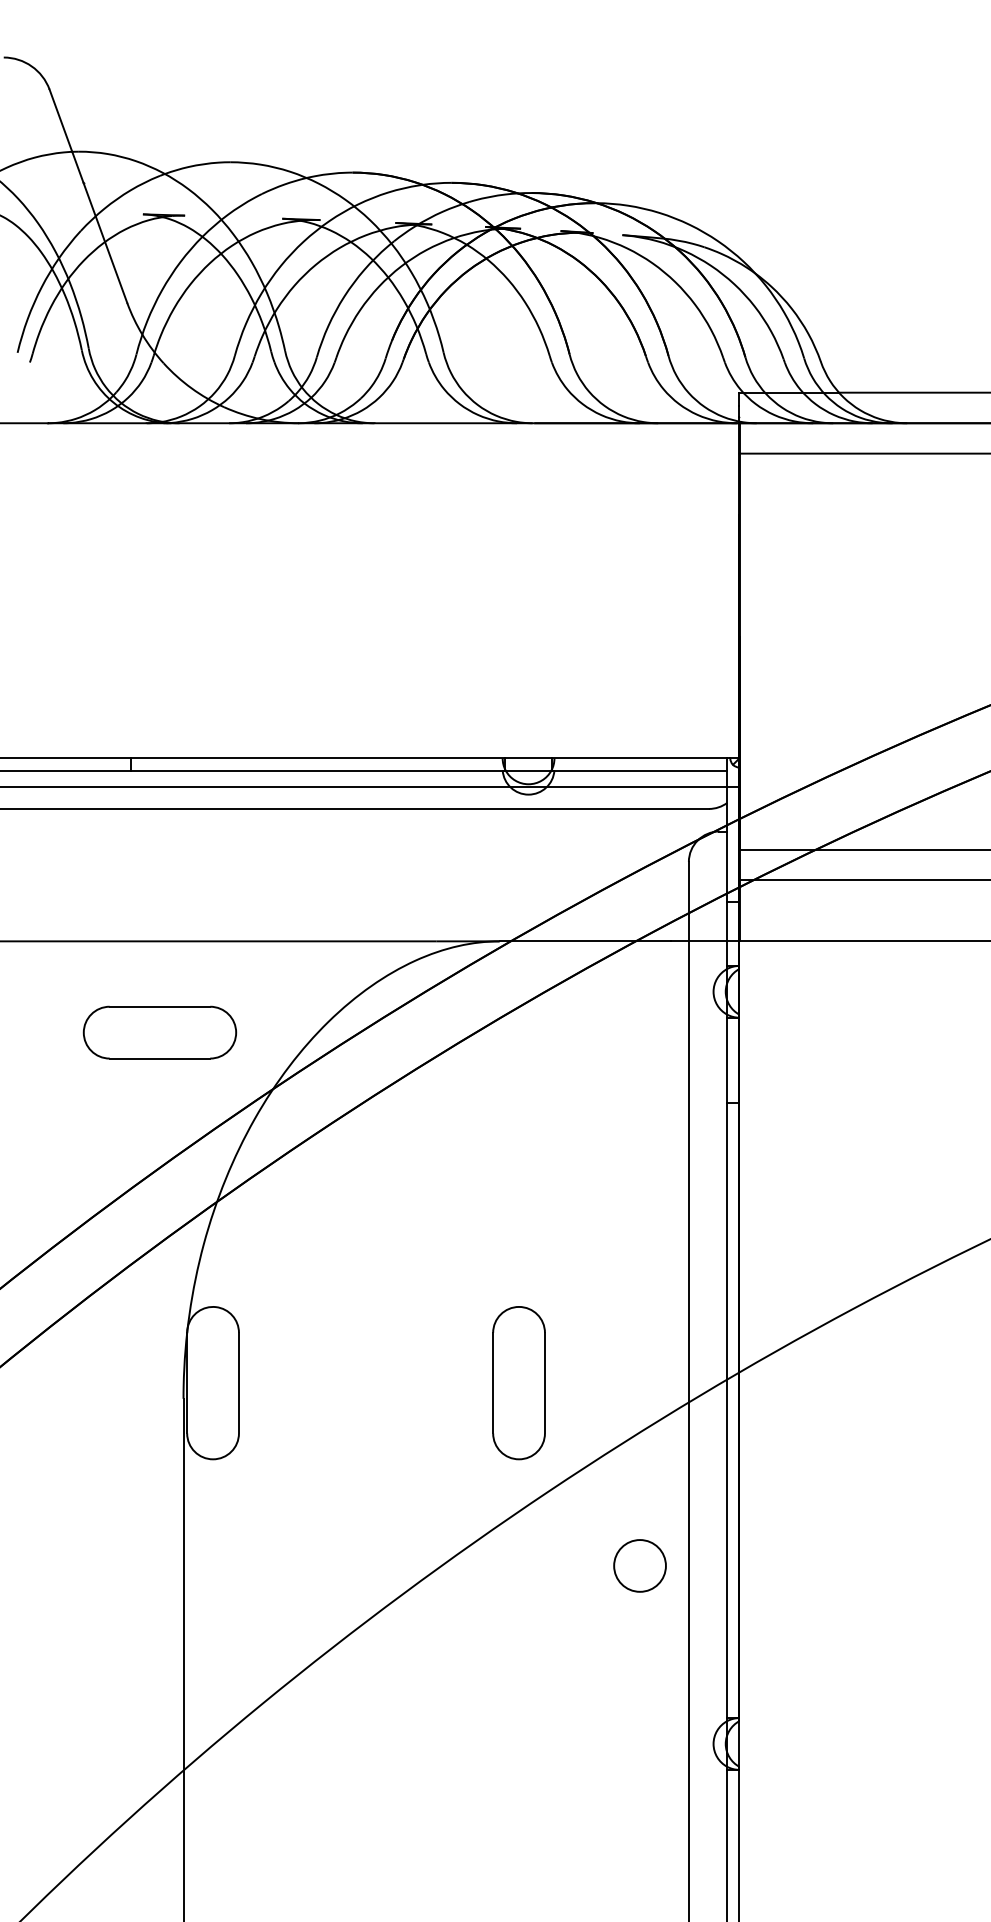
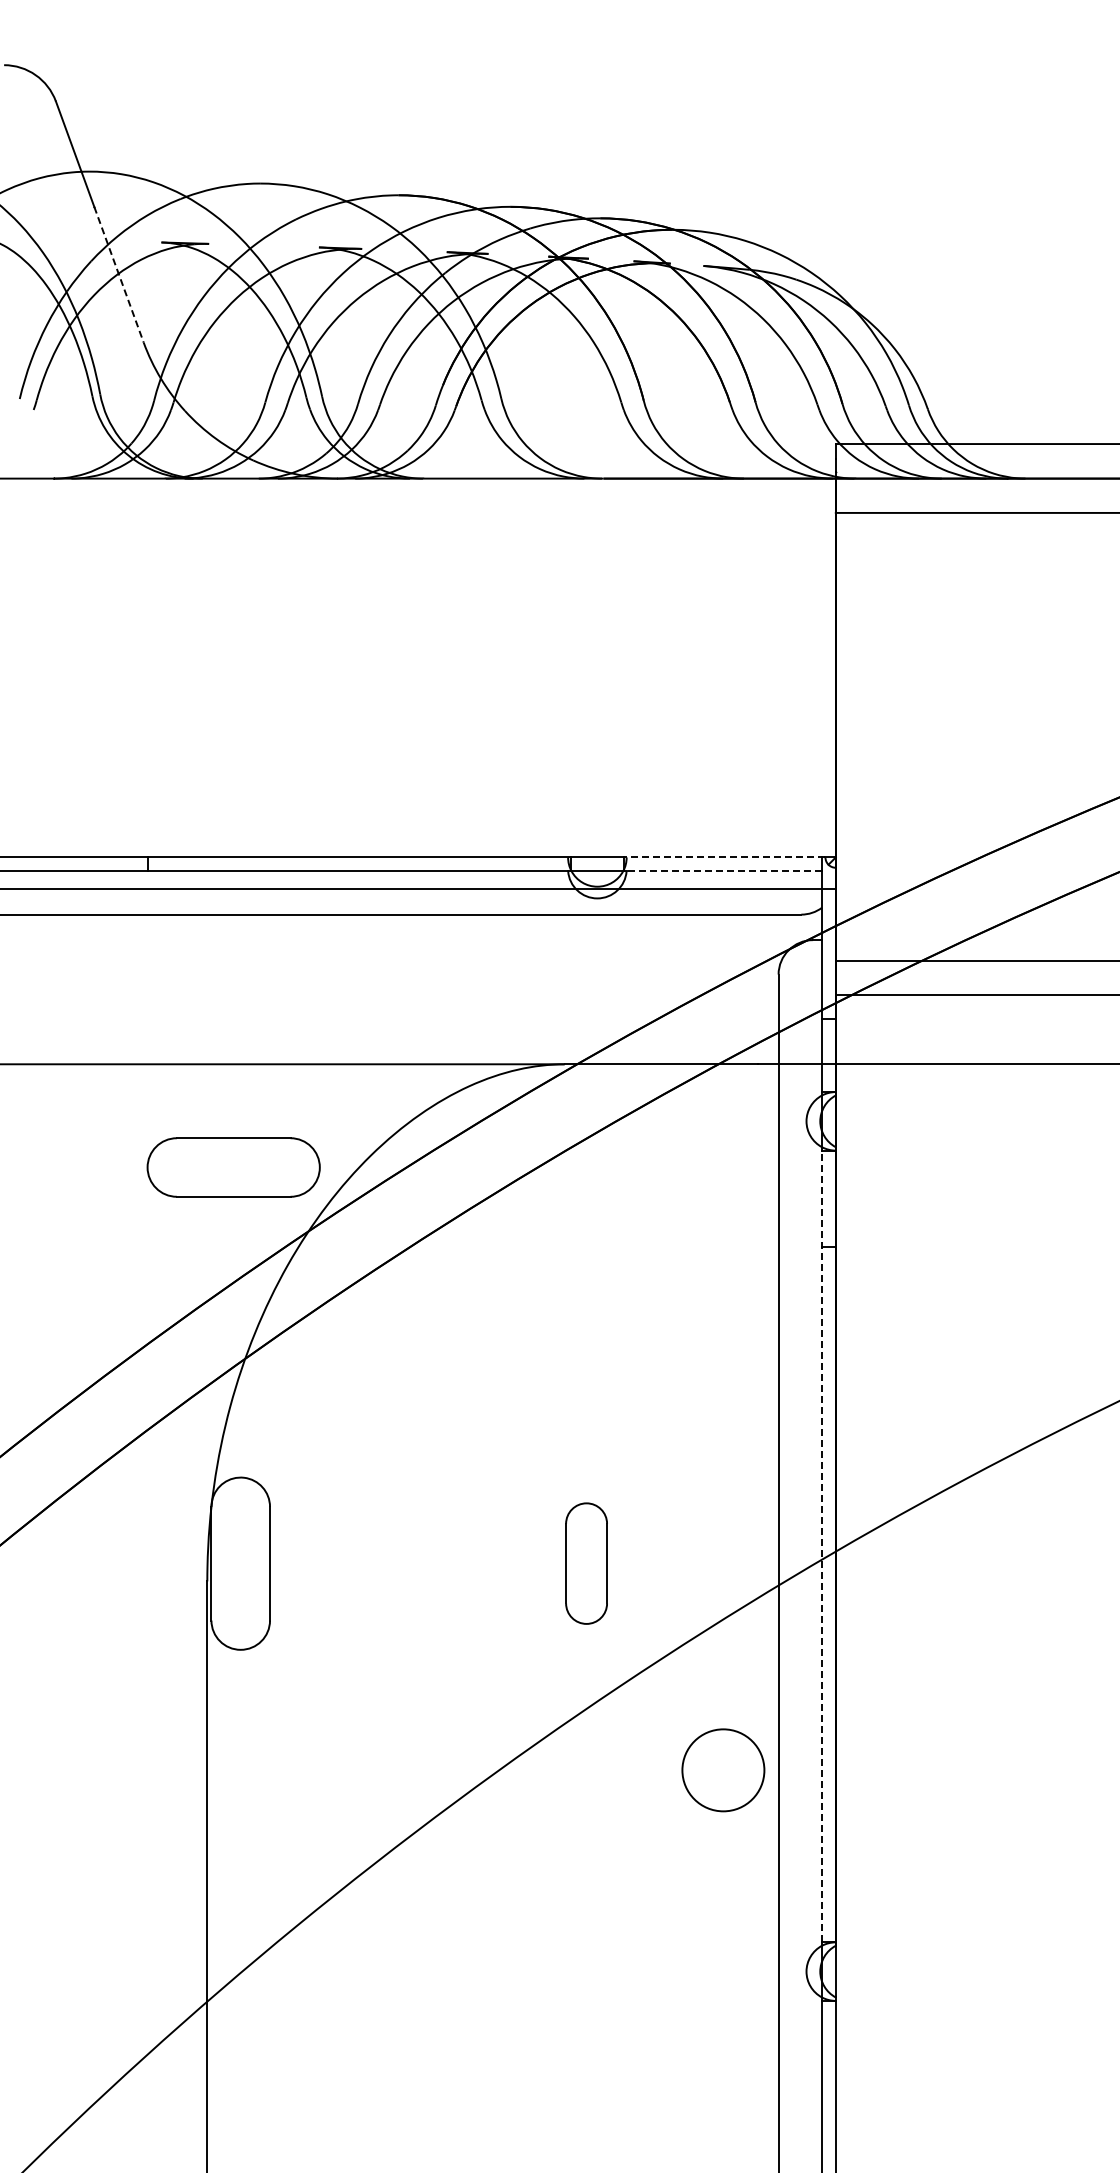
line: (105, 243) -> (119, 275), solid -> dashed
line: (641, 758) -> (724, 857), solid -> dashed
line: (641, 770) -> (724, 871), solid -> dashed
part: (159, 1032) -> (233, 1167), moved
line: (727, 1367) -> (822, 1546), solid -> dashed
part: (518, 1382) -> (586, 1563), size x0.7
circle: (640, 1566) -> (723, 1770), size x1.4

